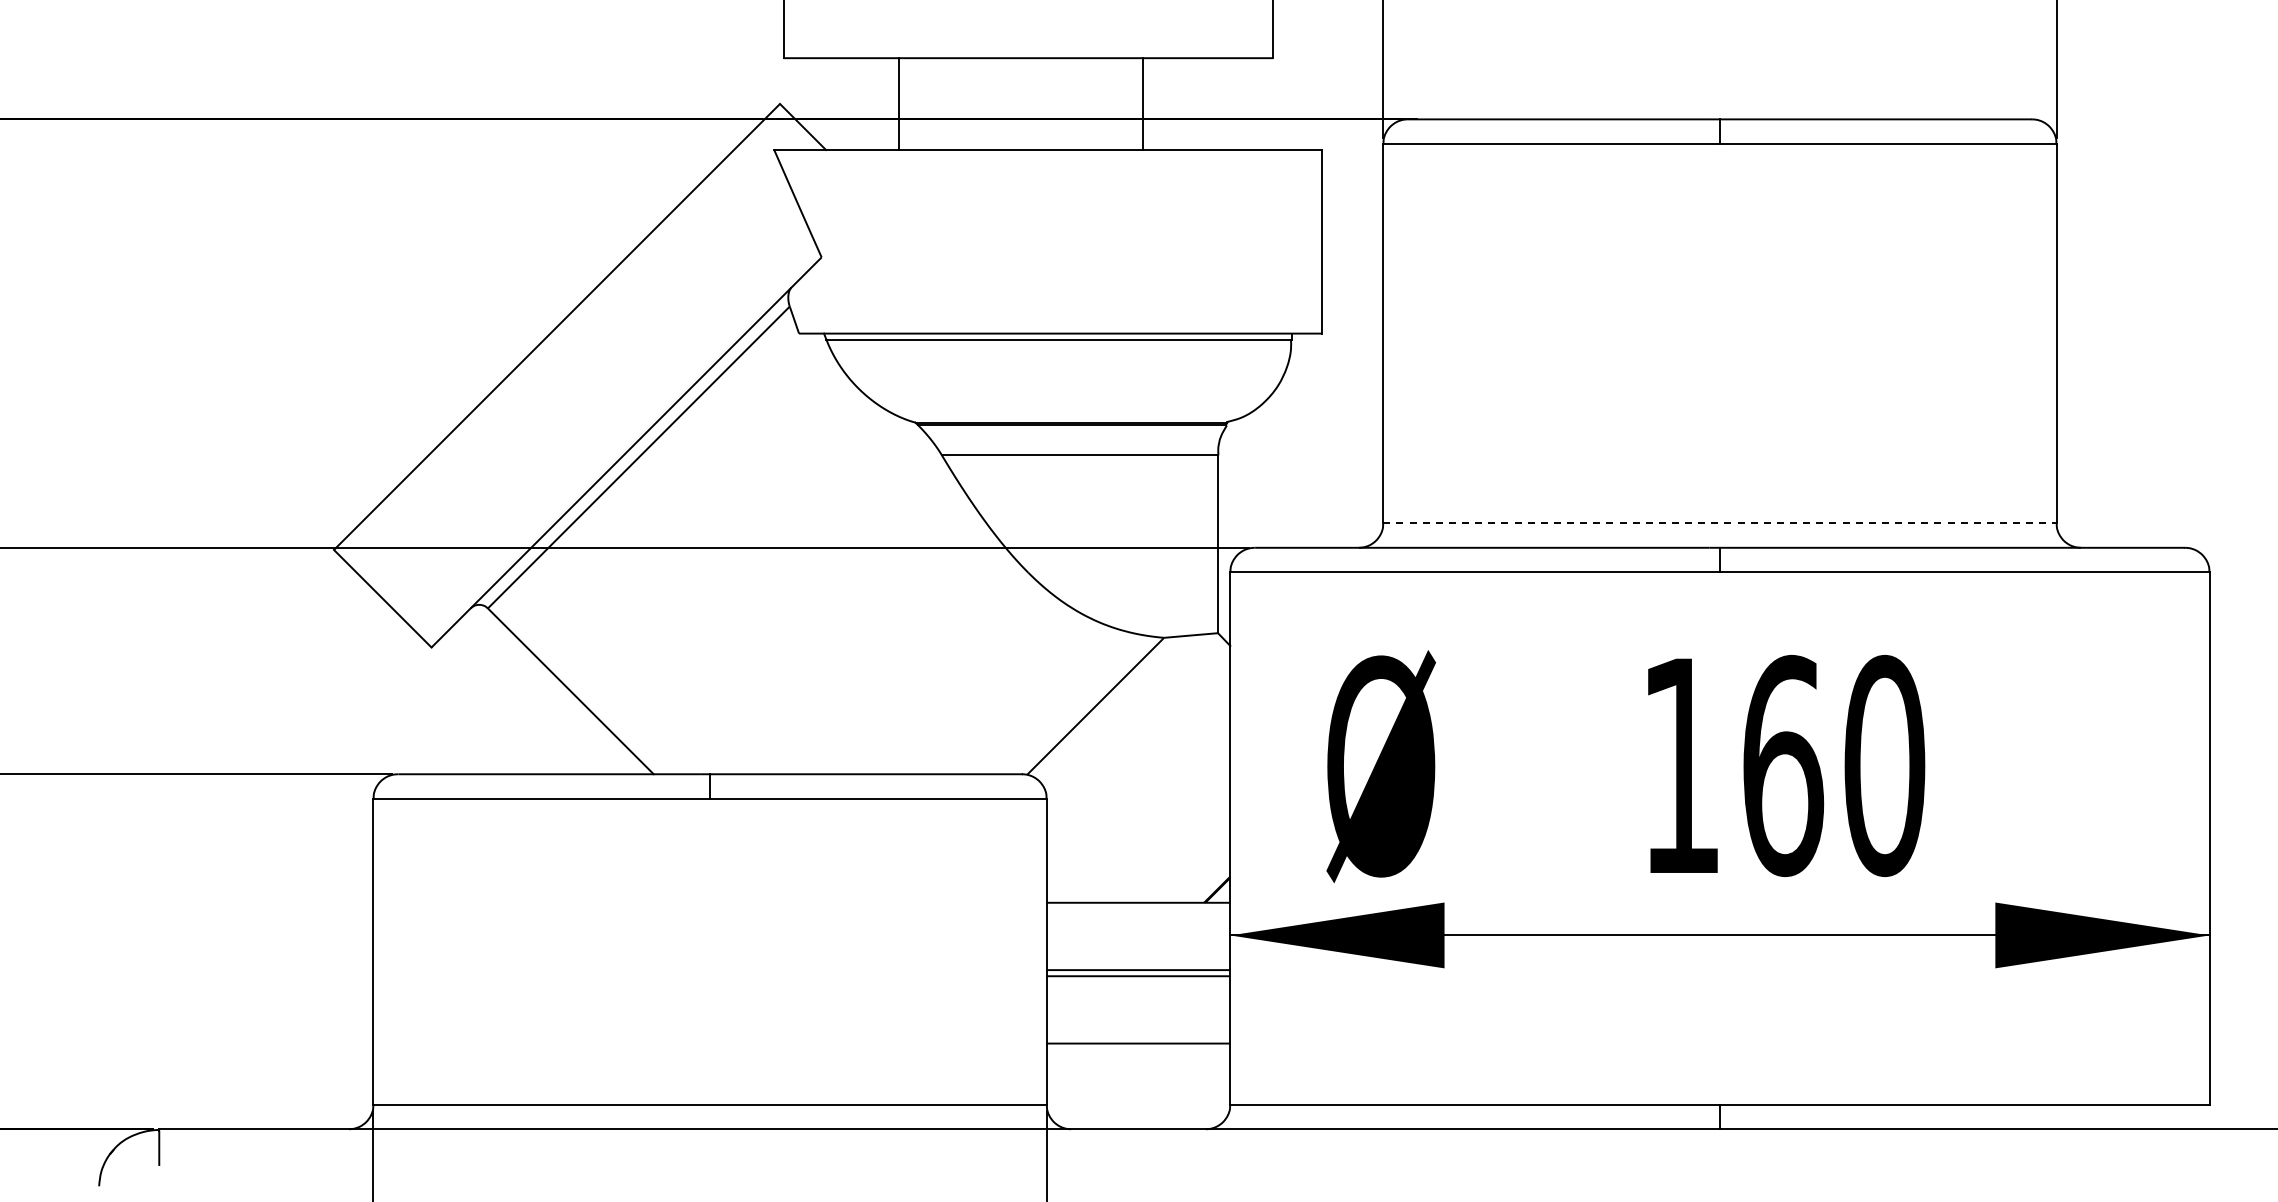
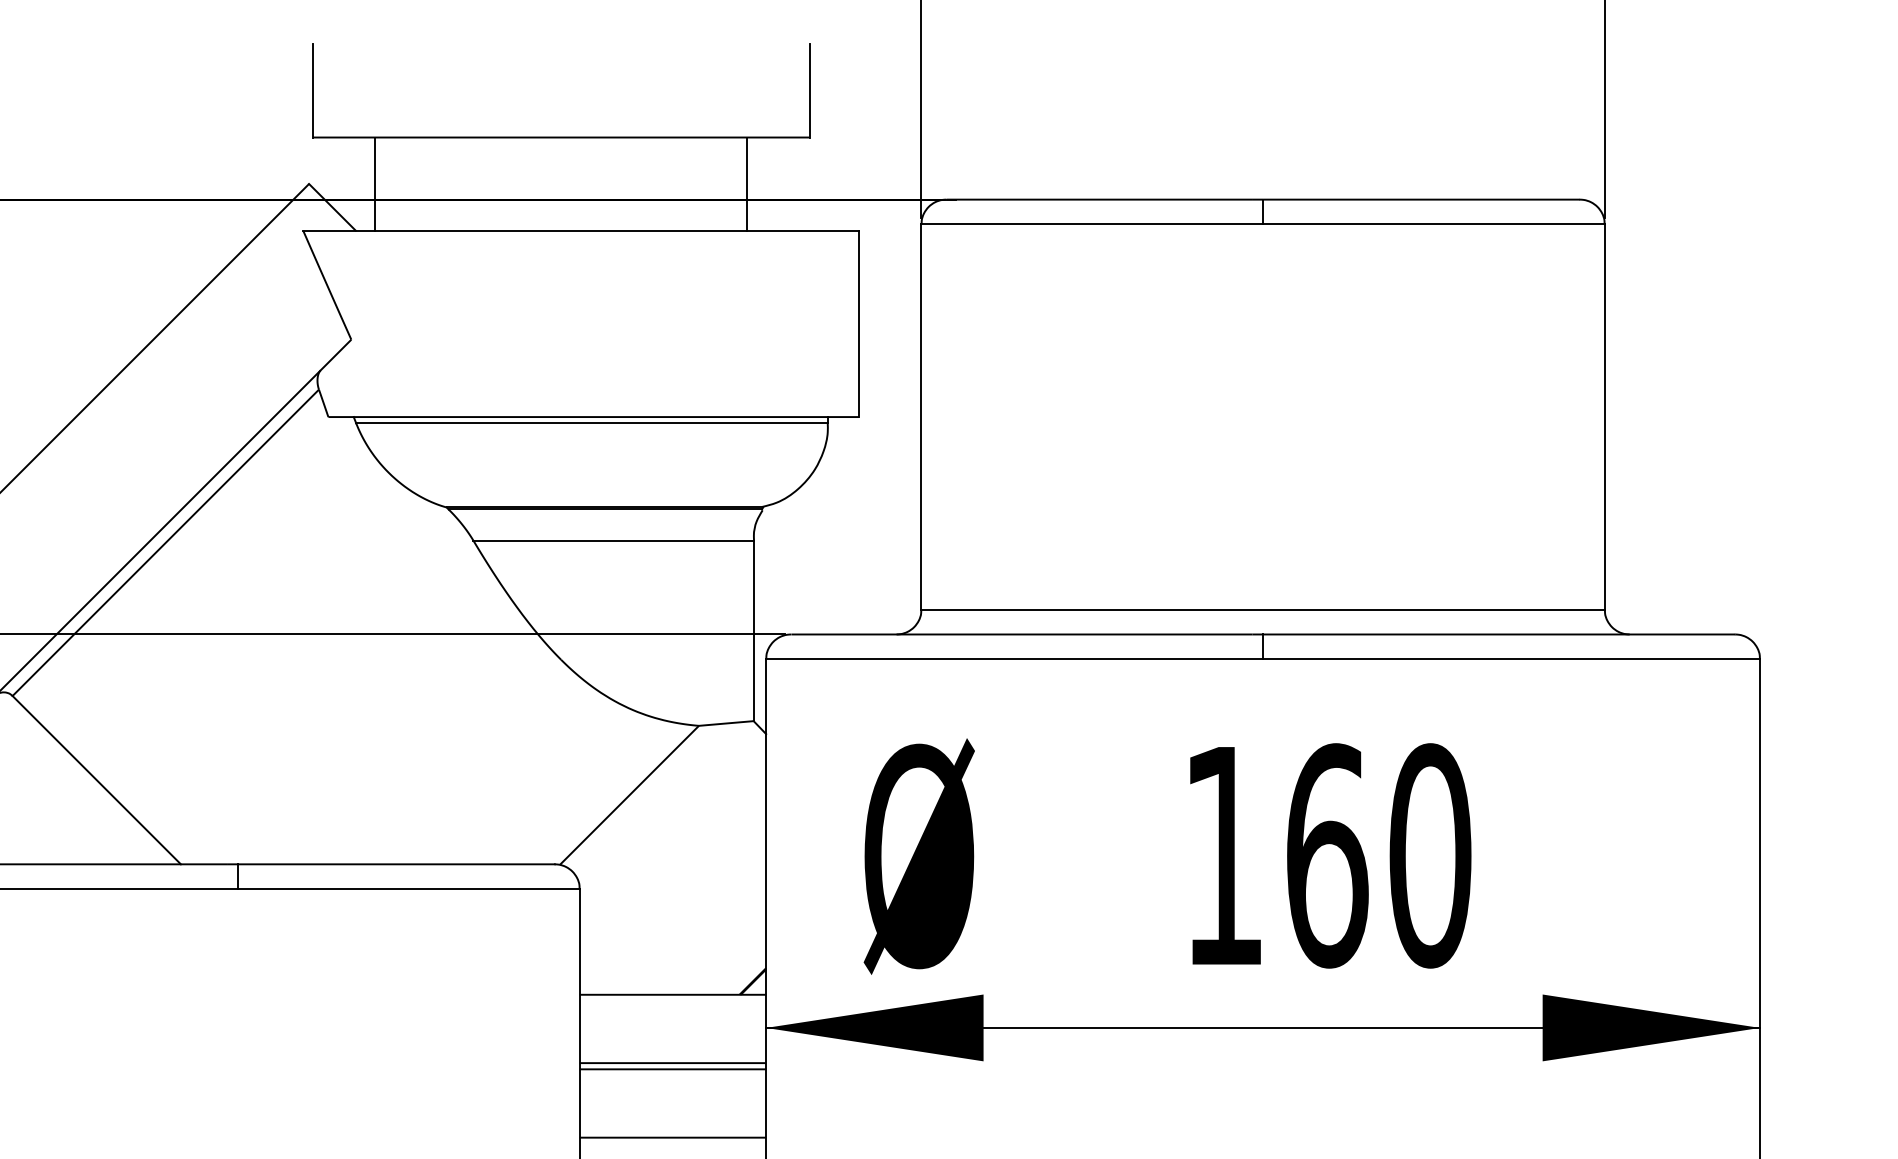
line: (898, 103) -> (374, 183), moved
line: (1142, 103) -> (747, 183), moved
line: (1719, 523) -> (1262, 609), dashed -> solid

